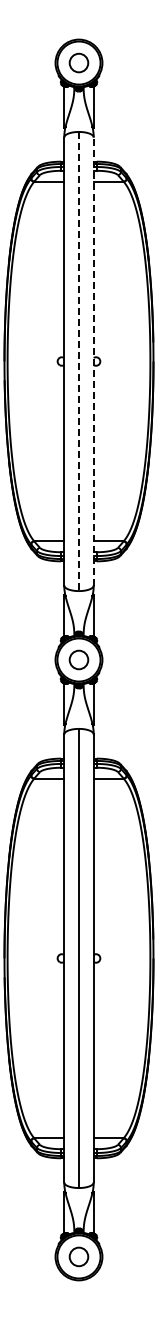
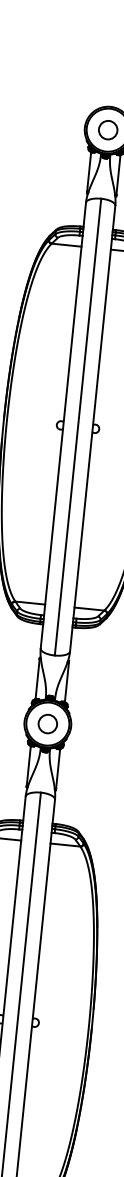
line: (79, 361) -> (78, 427), dashed -> solid
line: (93, 361) -> (92, 428), dashed -> solid

